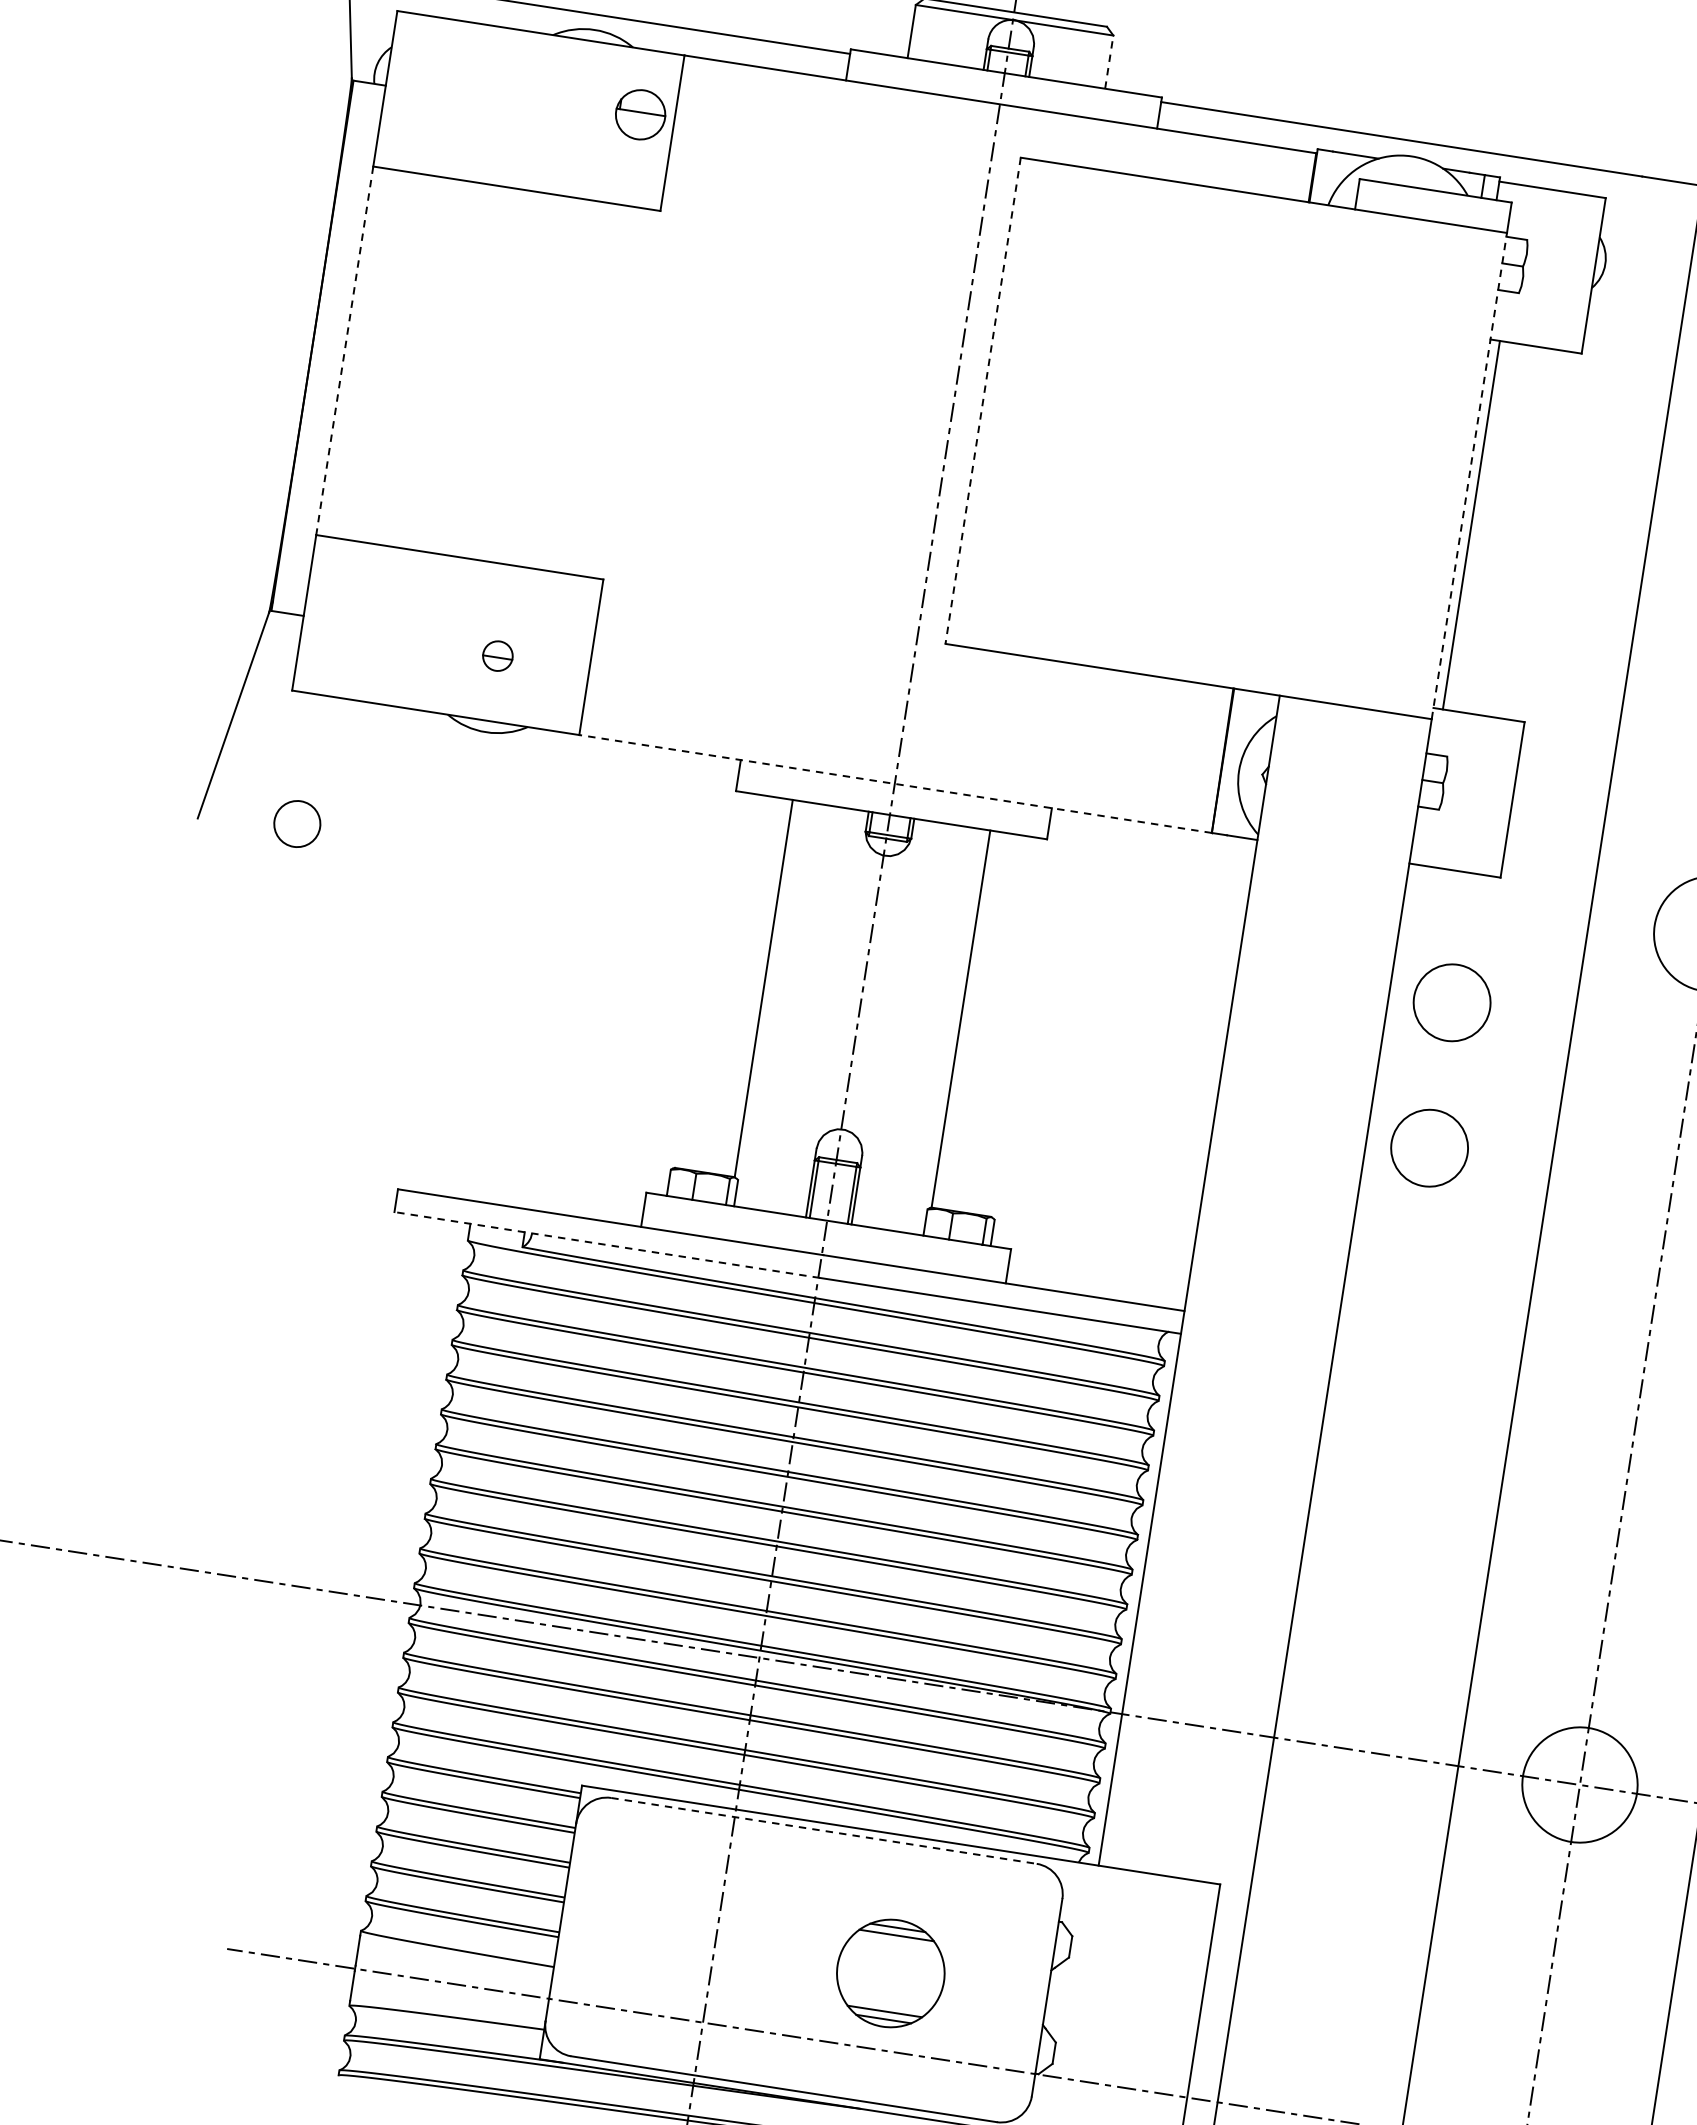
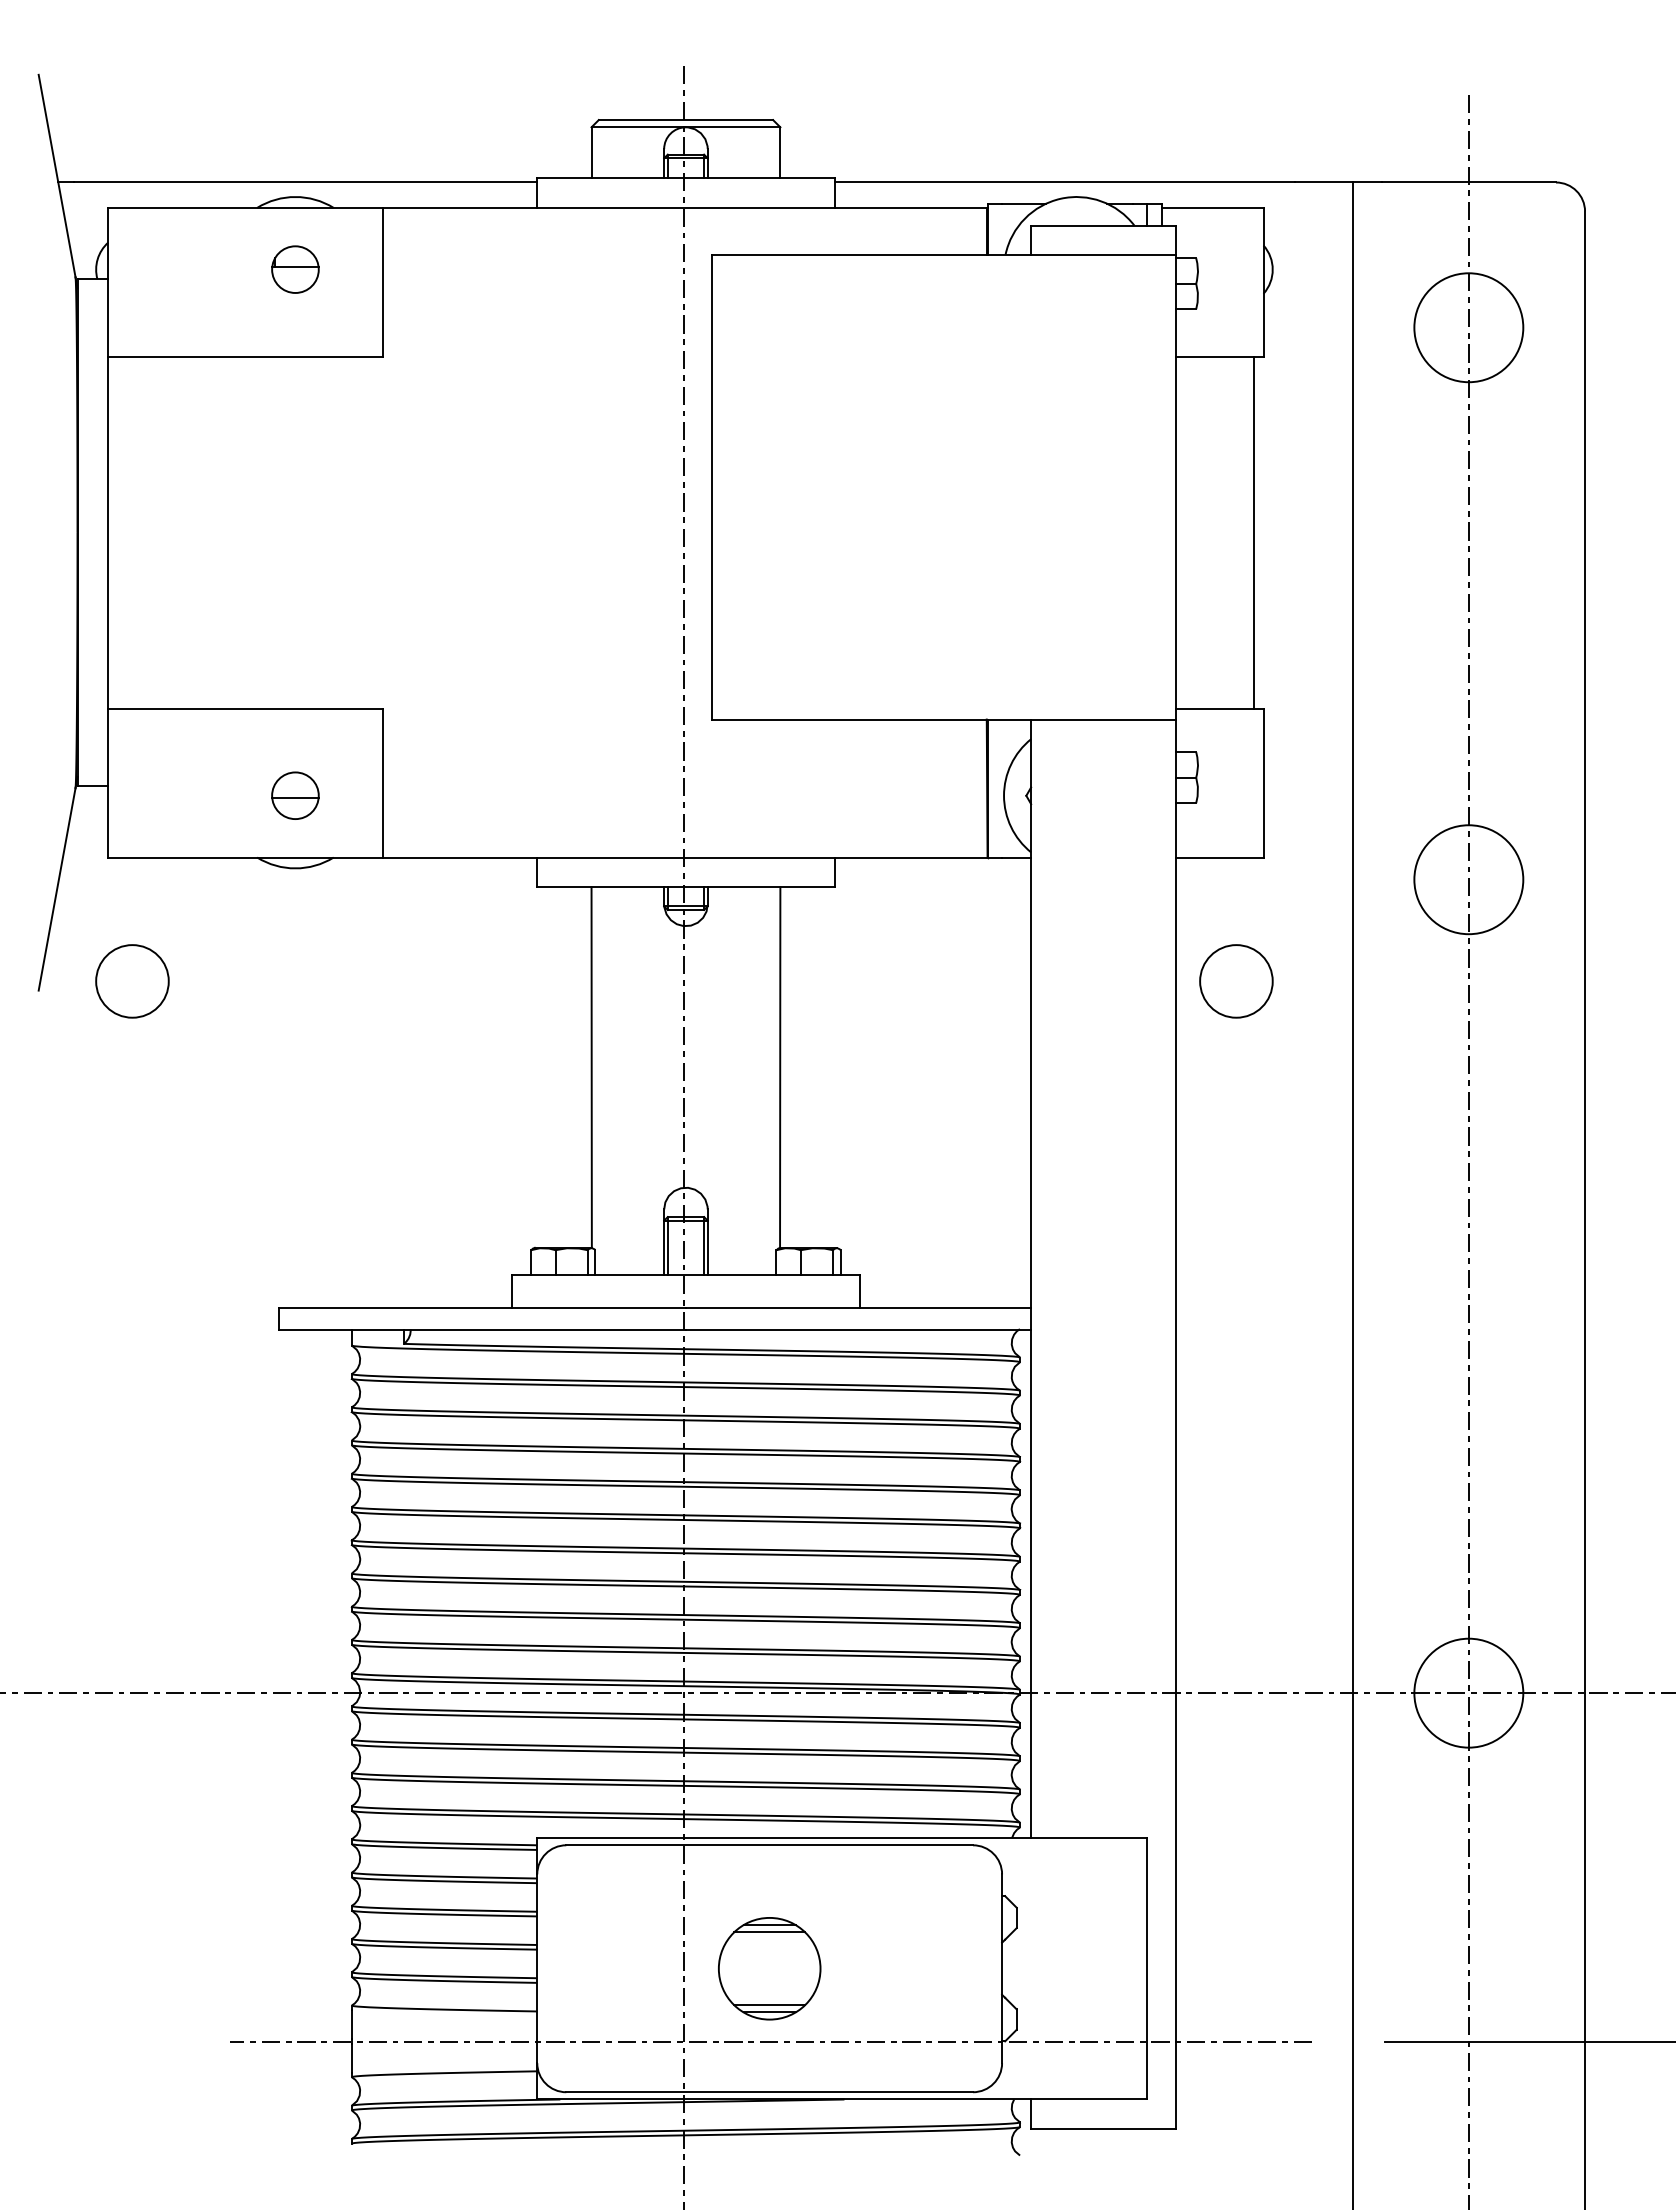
line: (1109, 61) -> (780, 152), dashed -> solid
part: (640, 114) -> (295, 269), moved
line: (344, 351) -> (108, 533), dashed -> solid
line: (983, 401) -> (711, 487), dashed -> solid
line: (1469, 475) -> (1176, 486), dashed -> solid
line: (1471, 525) -> (1254, 532), moved
part: (497, 655) -> (295, 795), size x1.67
line: (894, 783) -> (684, 857), dashed -> solid
circle: (297, 824) -> (132, 981), size x1.67
circle: (1429, 1148) -> (1236, 1120), removed
line: (607, 1244) -> (482, 1329), dashed -> solid
line: (824, 1831) -> (770, 1845), dashed -> solid
part: (890, 1973) -> (769, 1968), moved

